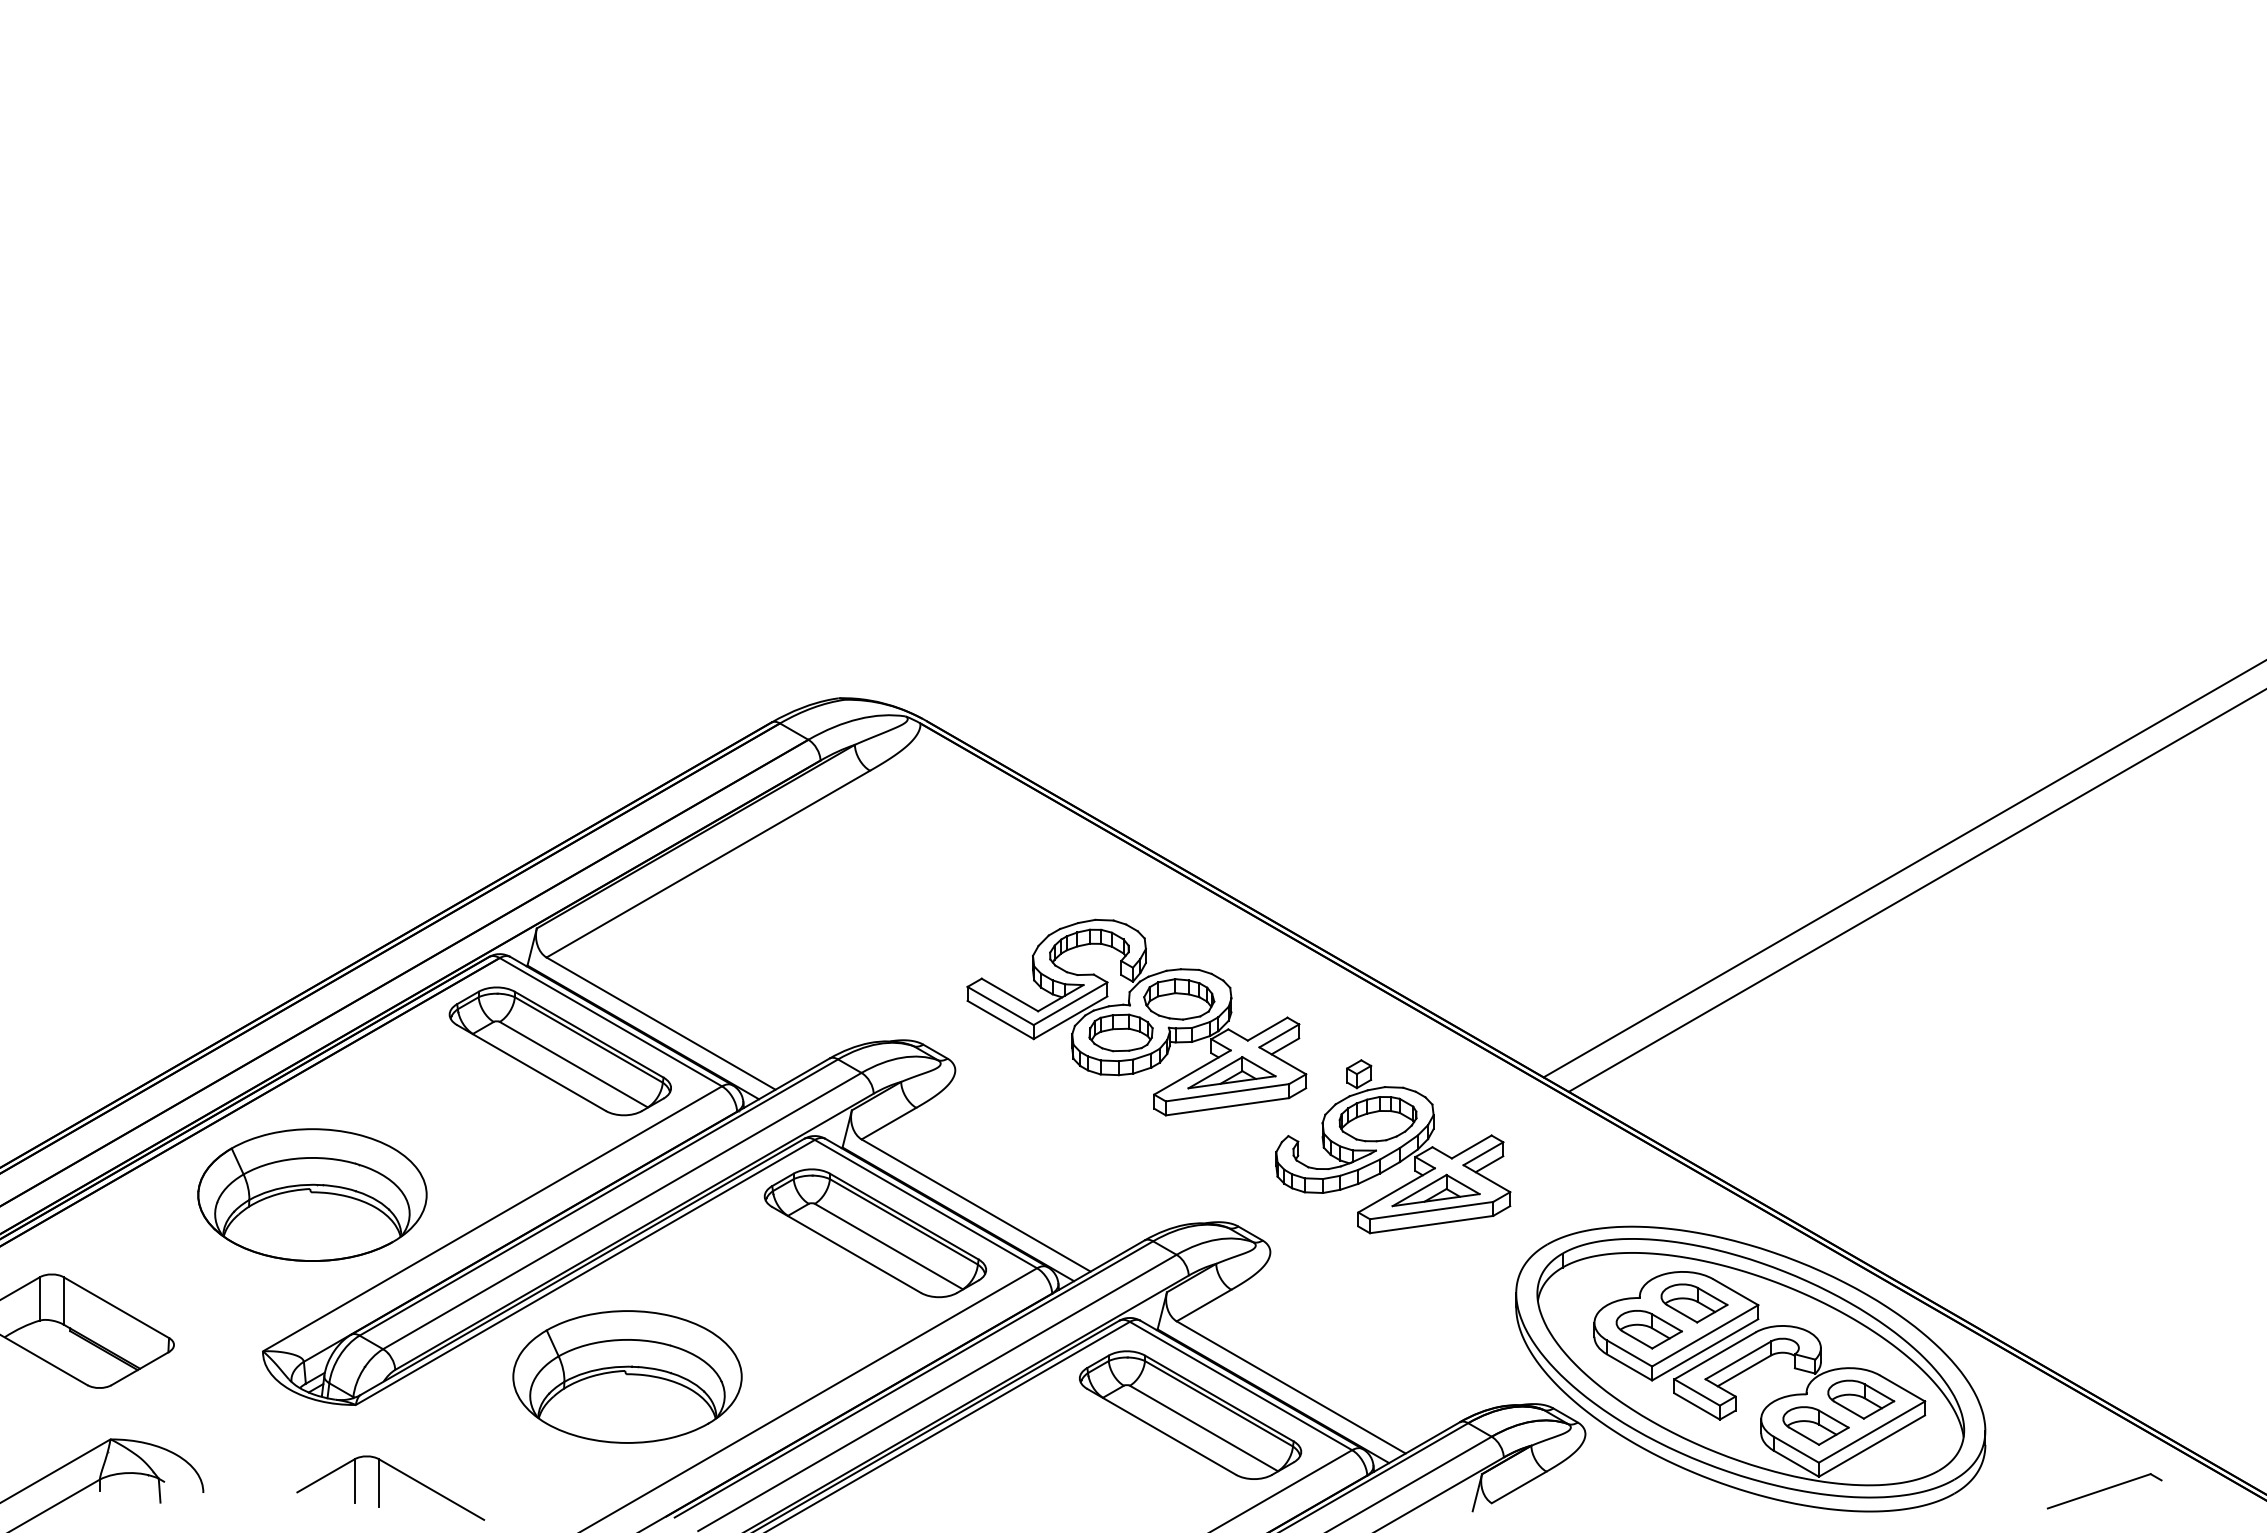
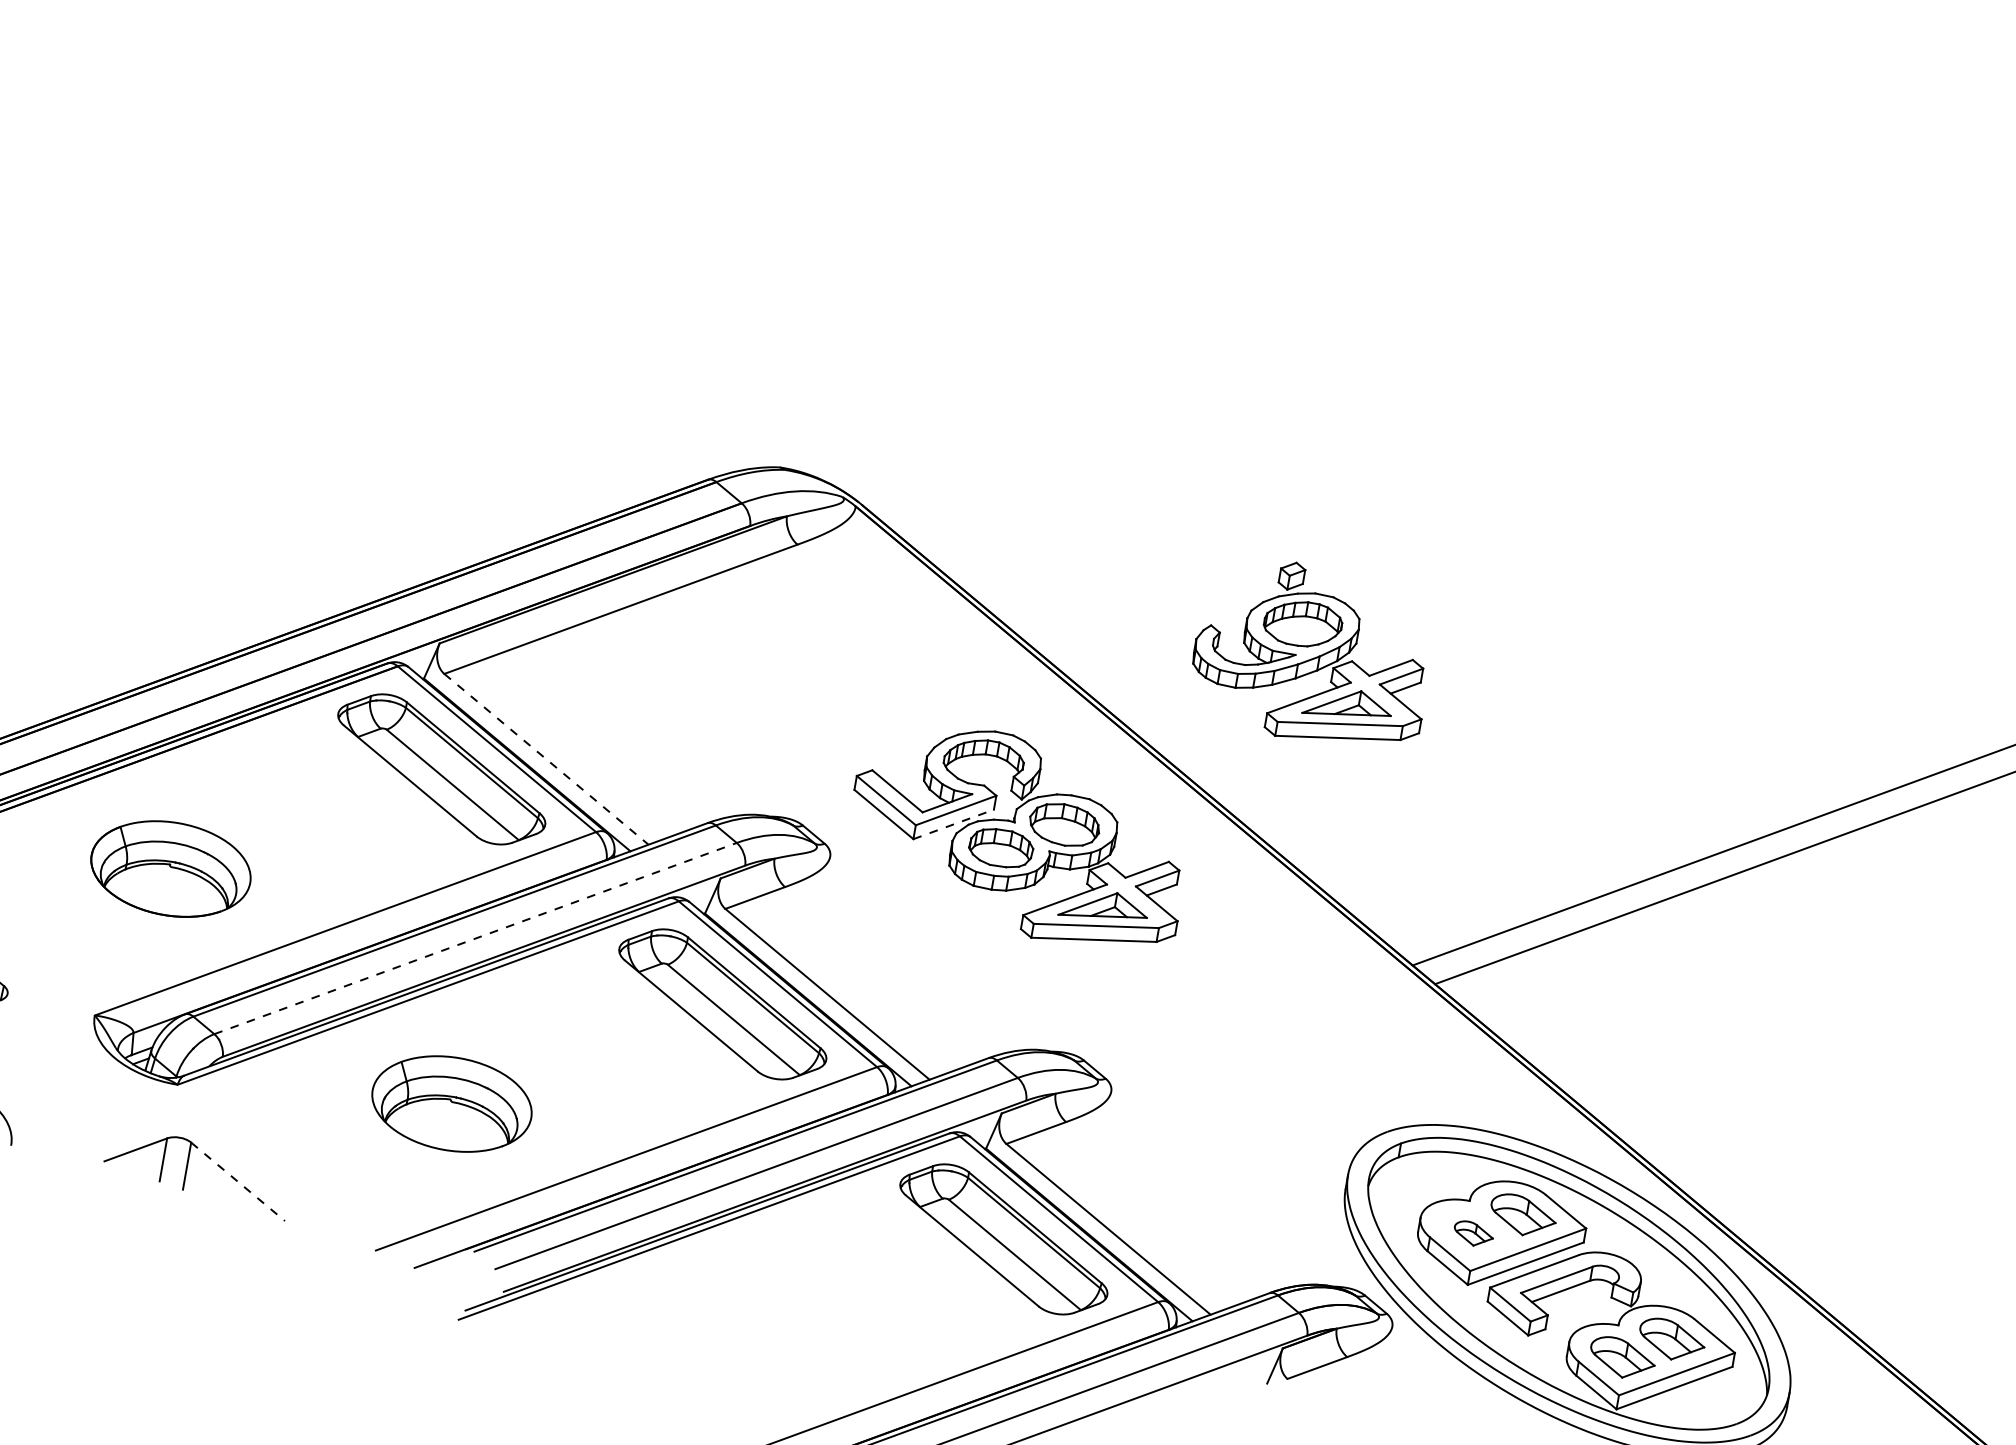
line: (1070, 1017) -> (953, 824), solid -> dashed
line: (661, 1023) -> (546, 759), solid -> dashed
part: (1393, 1146) -> (1313, 653), moved
part: (312, 1194) -> (171, 868), size x0.7
line: (622, 1210) -> (475, 938), solid -> dashed
part: (1648, 1329) -> (1473, 1233), size x0.6
part: (627, 1376) -> (452, 1103), size x0.7
line: (431, 1489) -> (238, 1181), solid -> dashed

